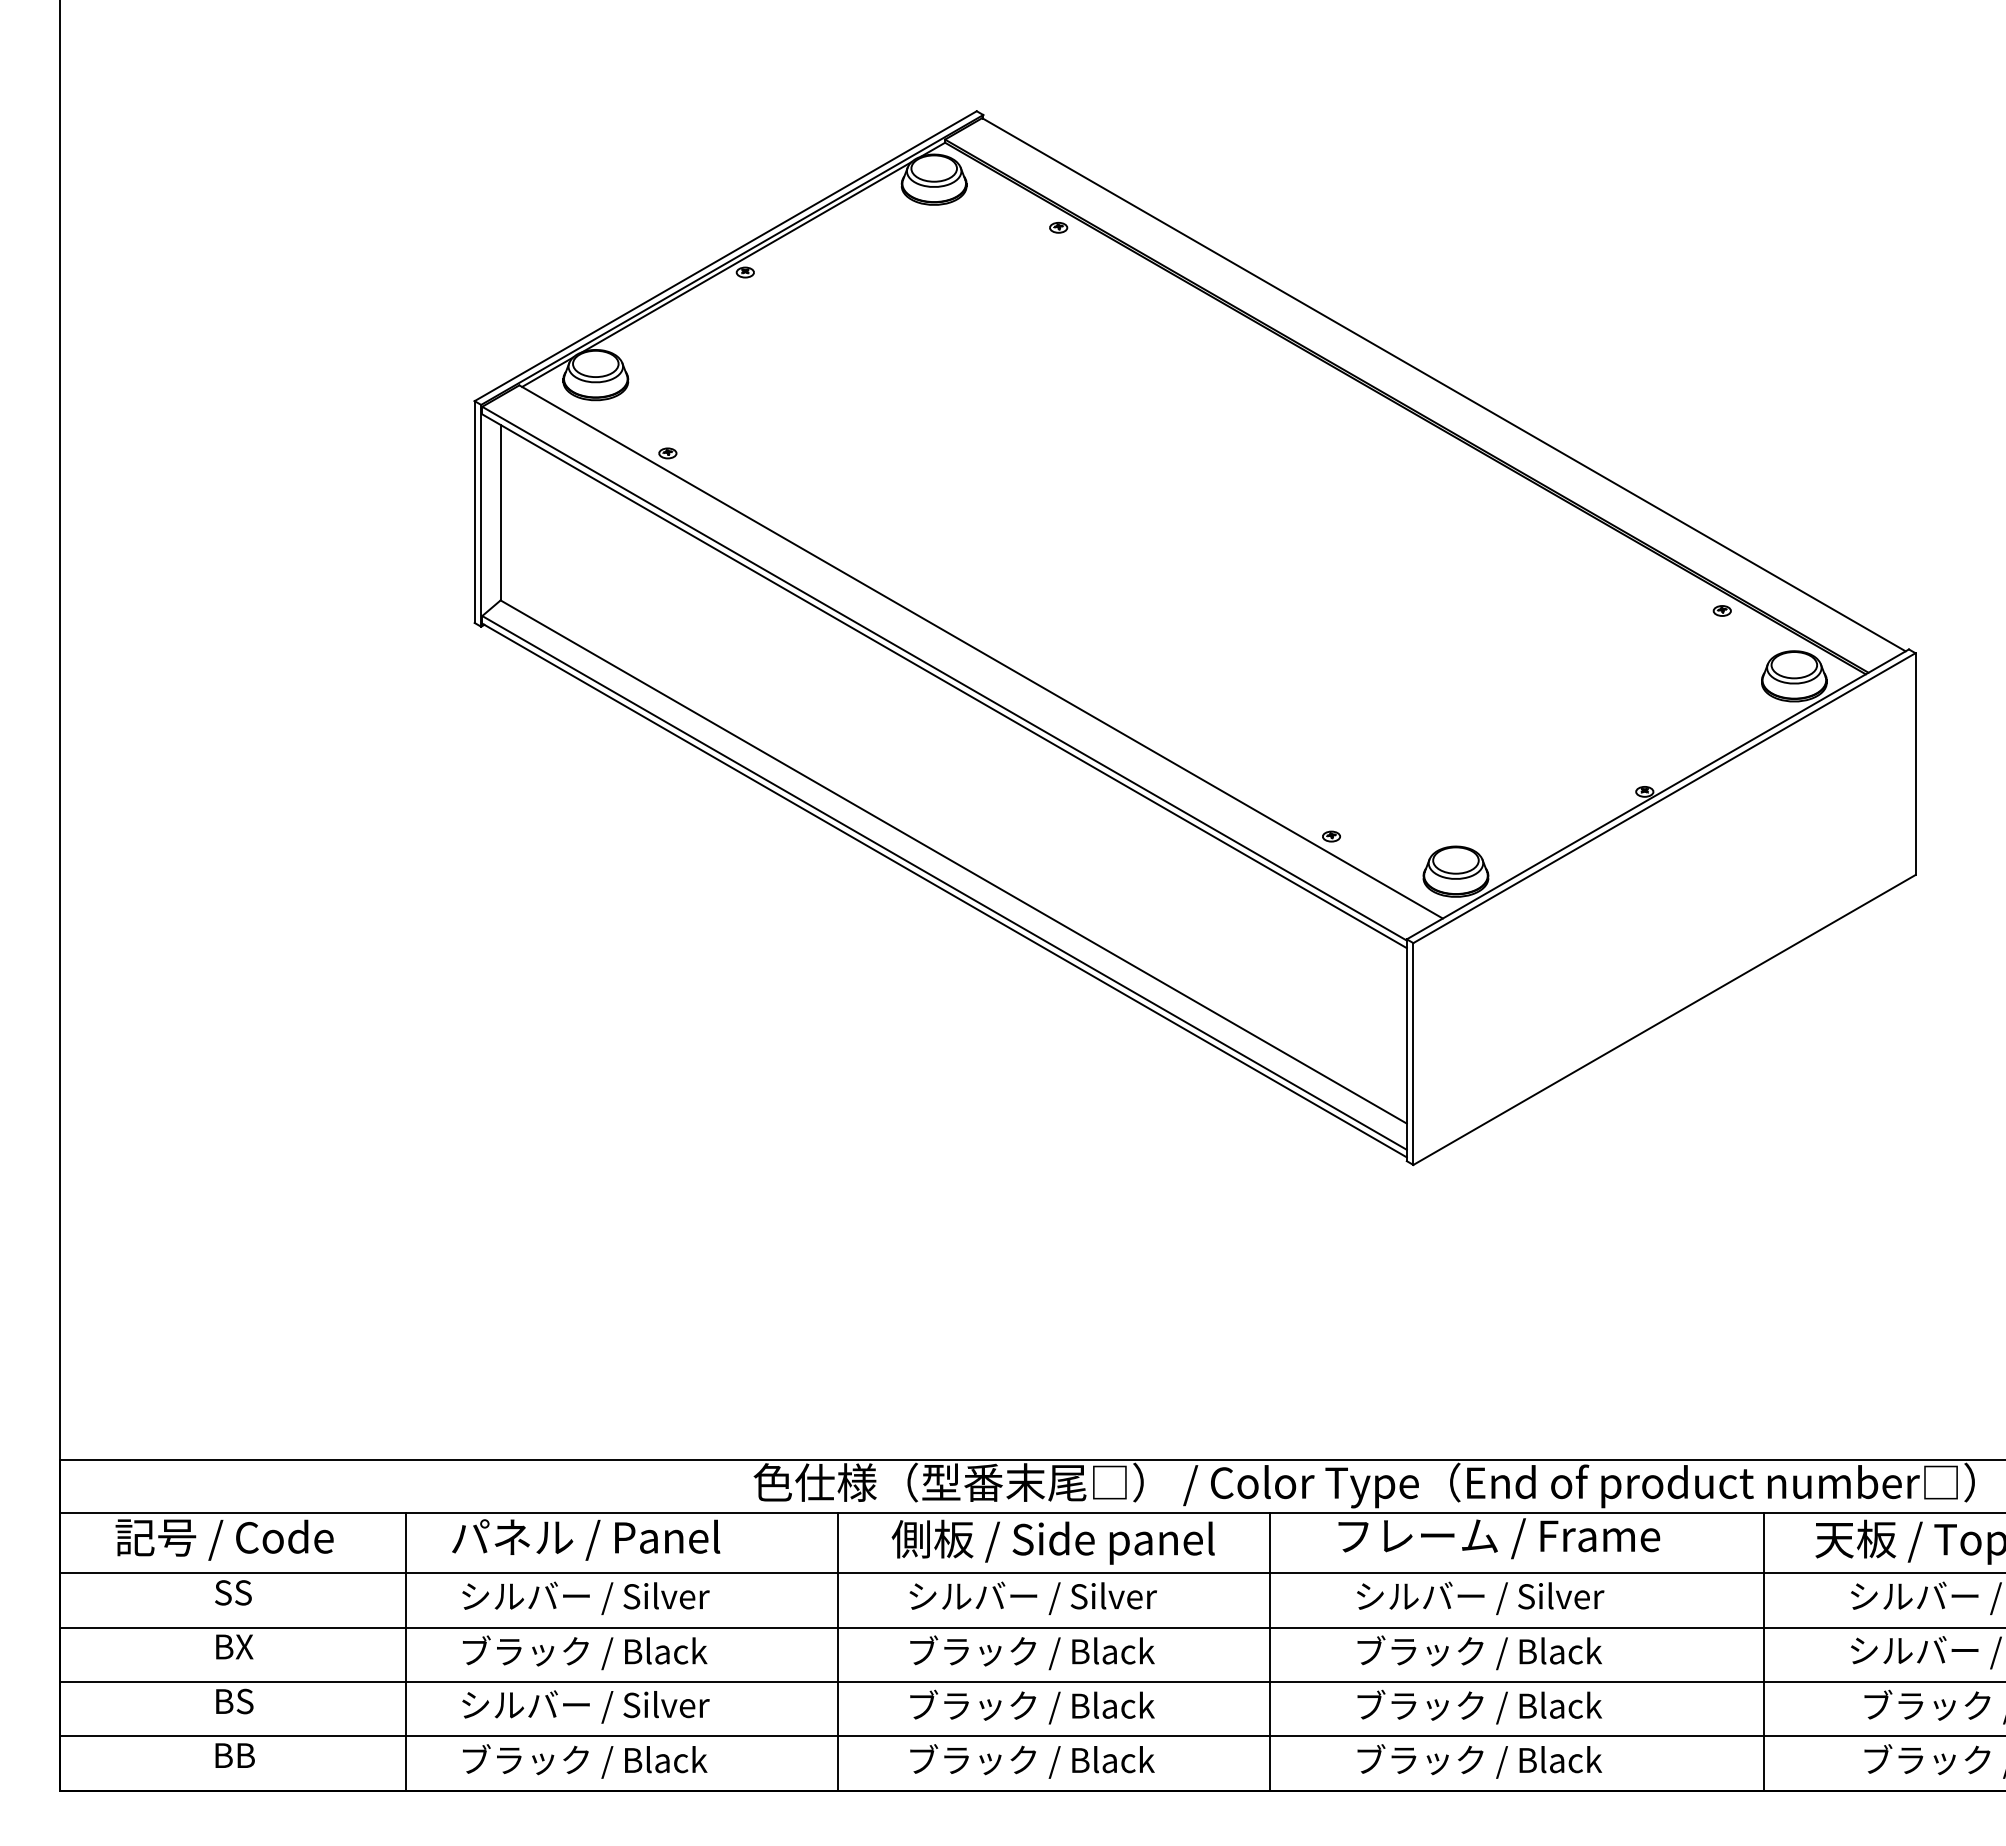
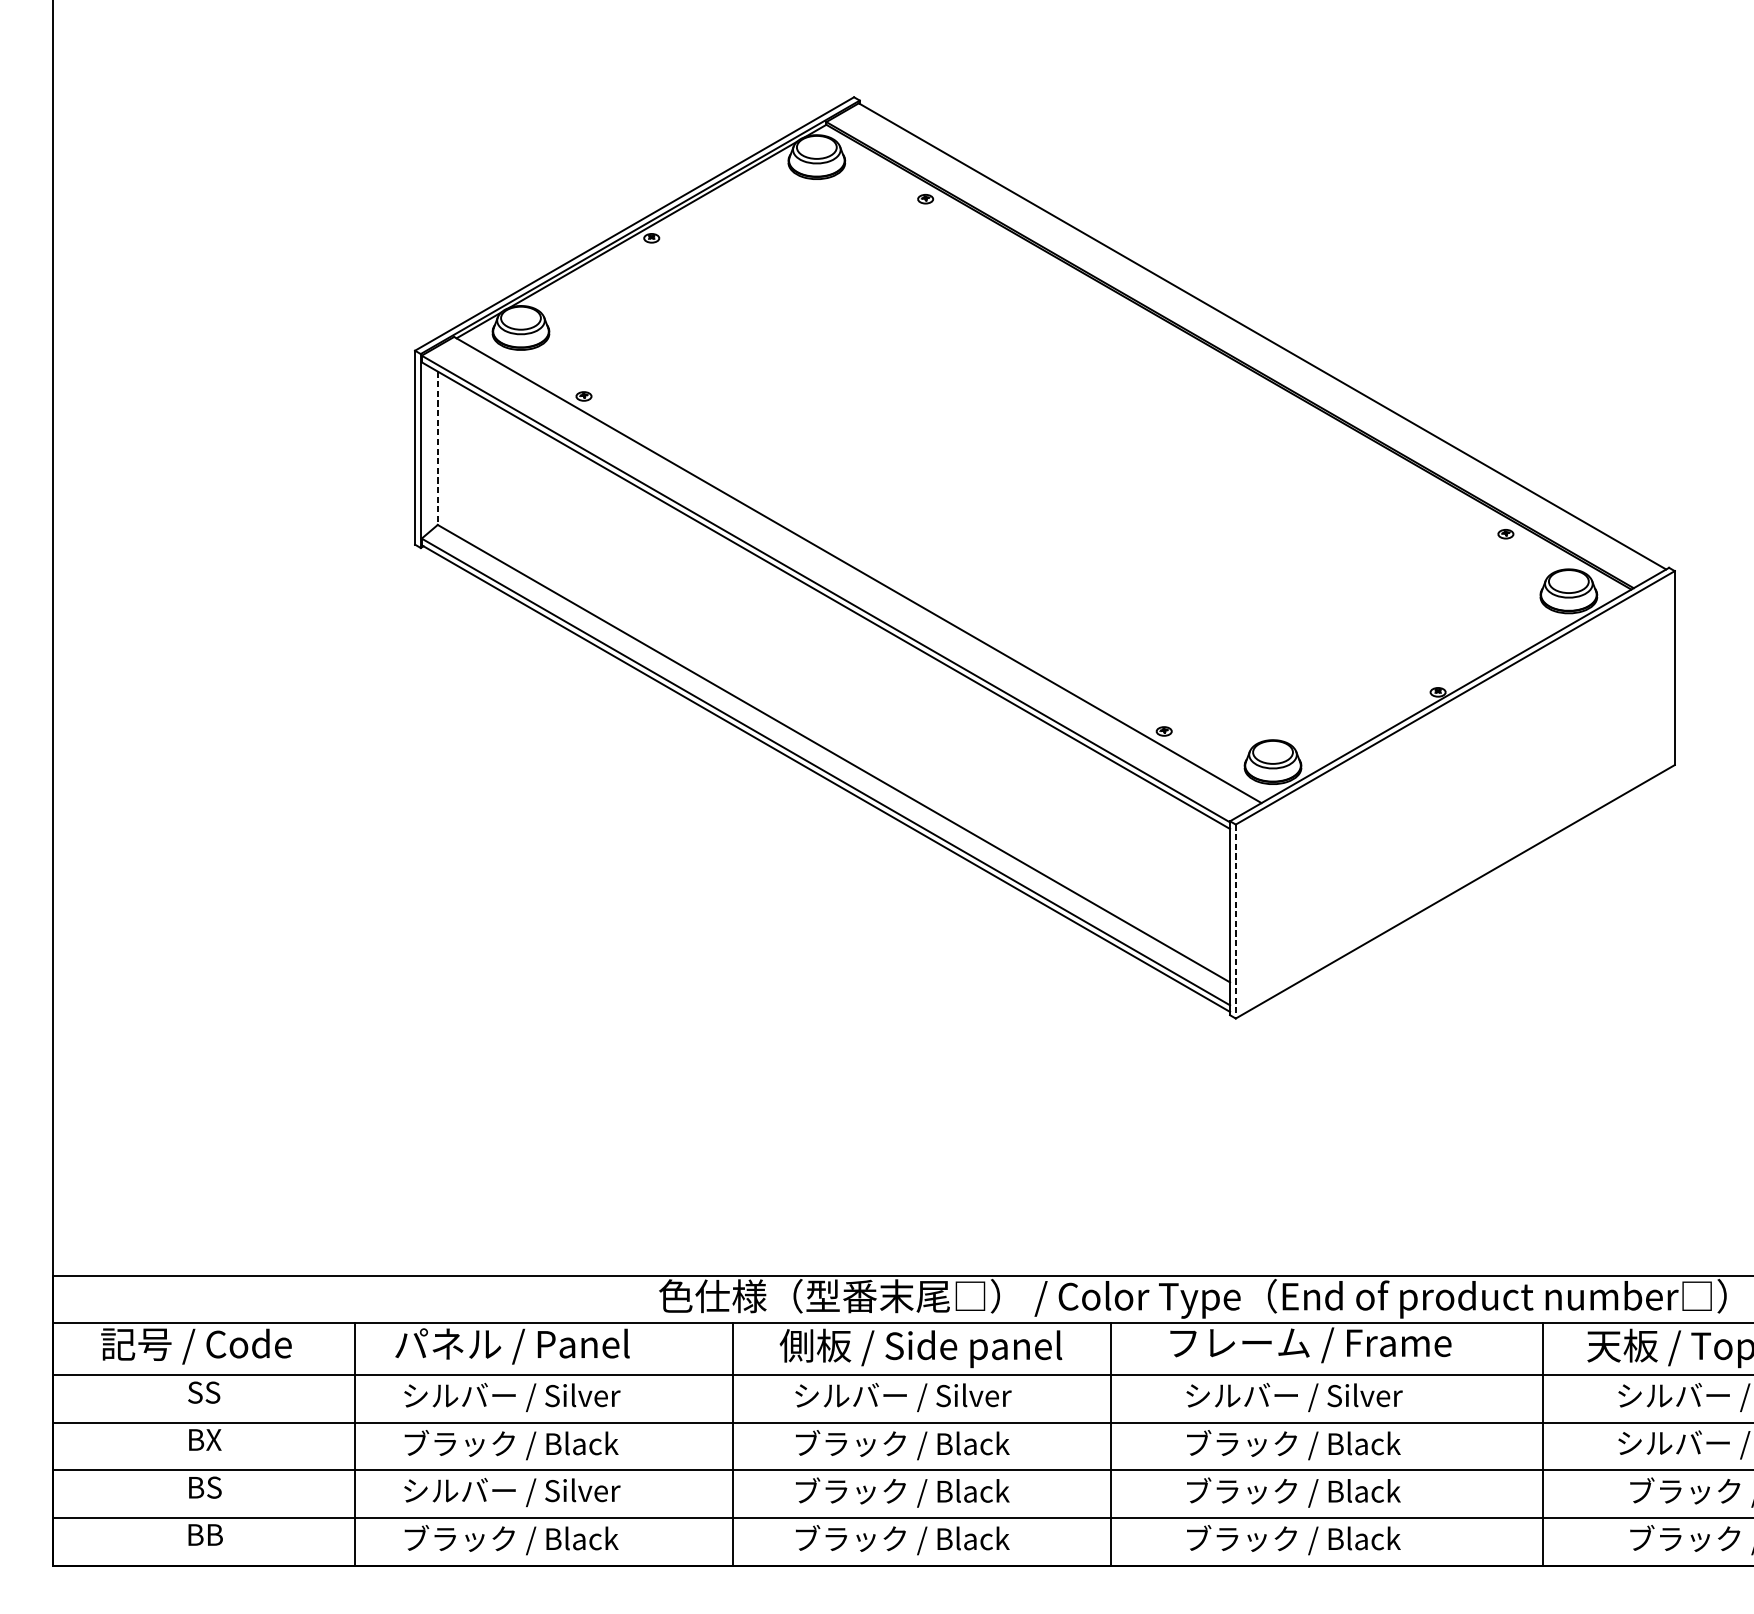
line: (500, 512) -> (437, 448), solid -> dashed
line: (1413, 1054) -> (1235, 921), solid -> dashed

